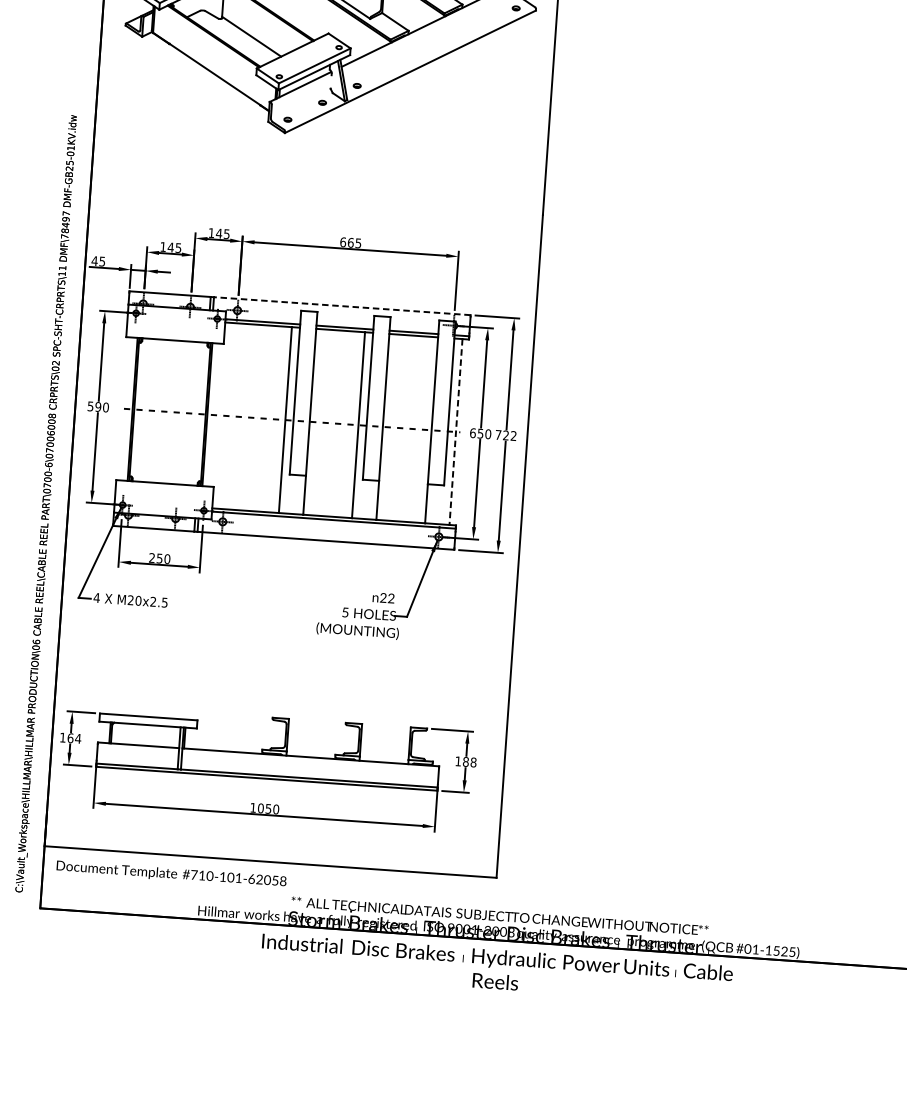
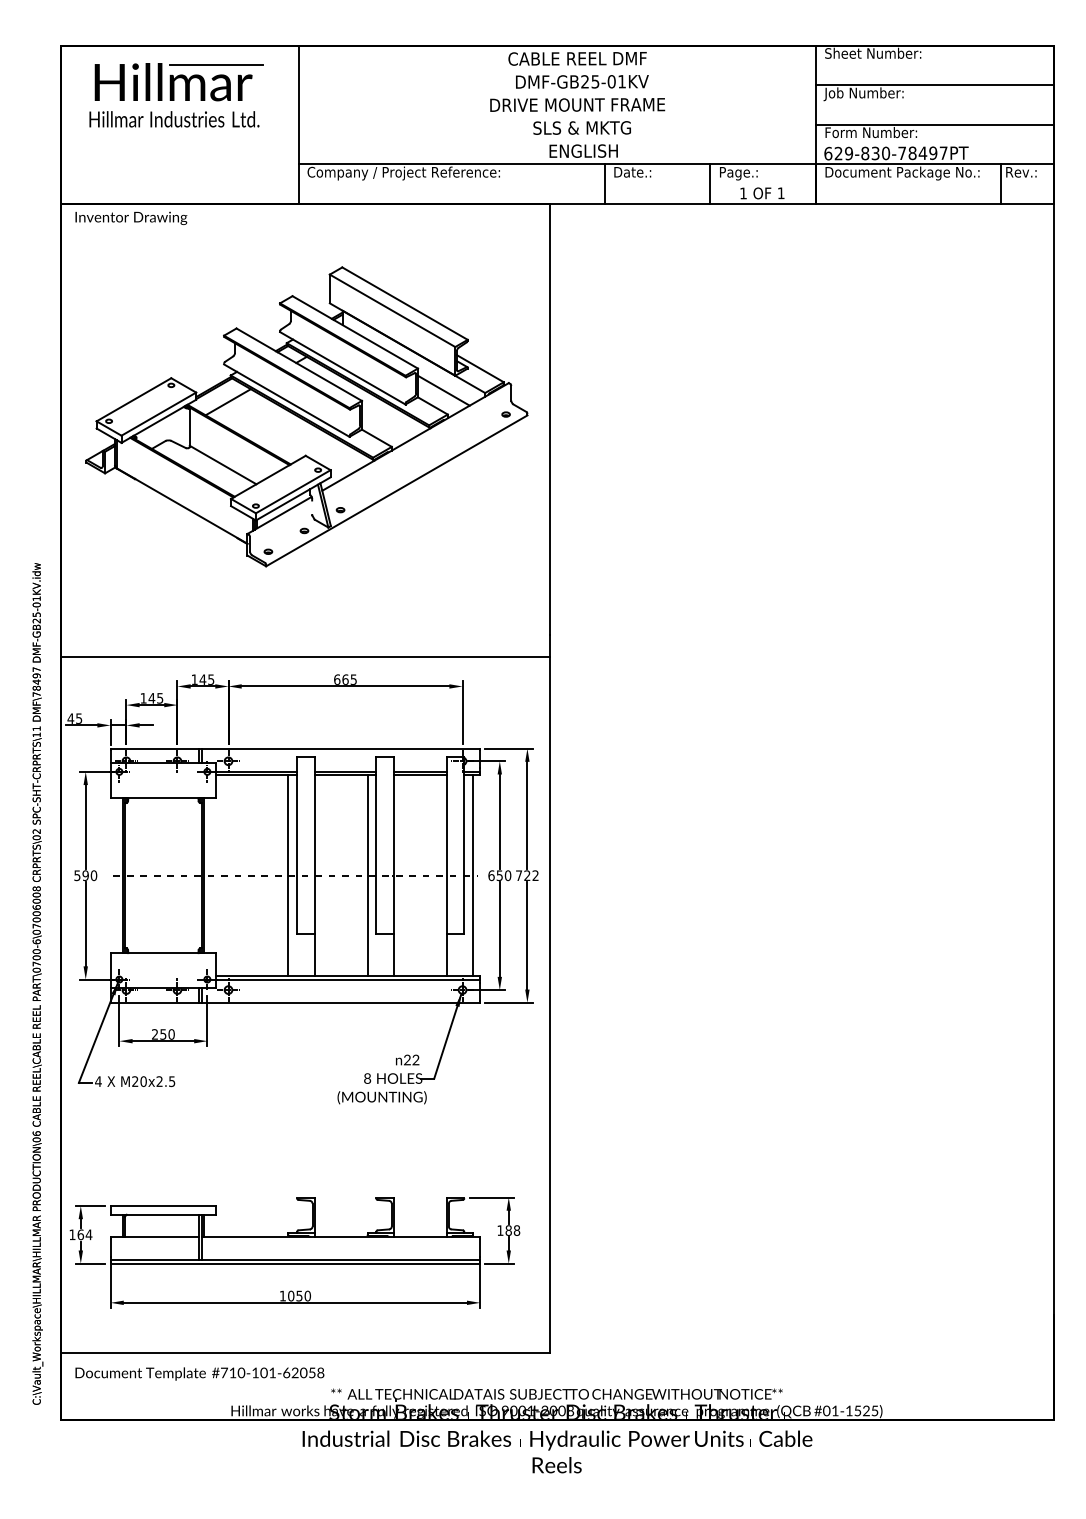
line: (315, 219) -> (305, 657), added
line: (341, 306) -> (340, 748), dashed -> solid
line: (456, 431) -> (473, 875), dashed -> solid
text: (345, 612) -> (367, 1078), 5 -> 8

